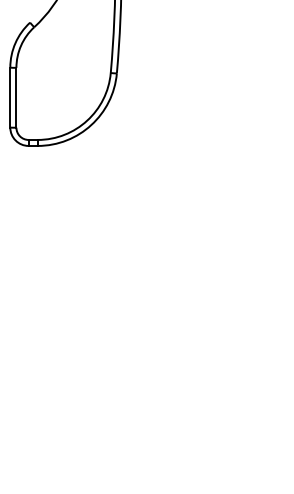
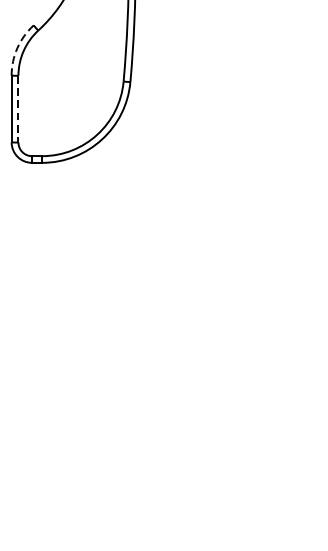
arc: (15, 43) -> (17, 48), solid -> dashed
line: (16, 97) -> (18, 108), solid -> dashed

